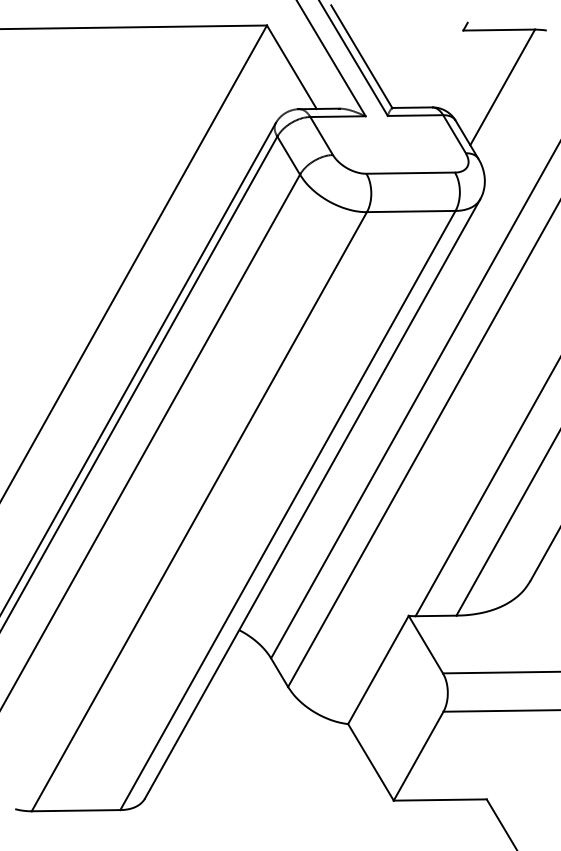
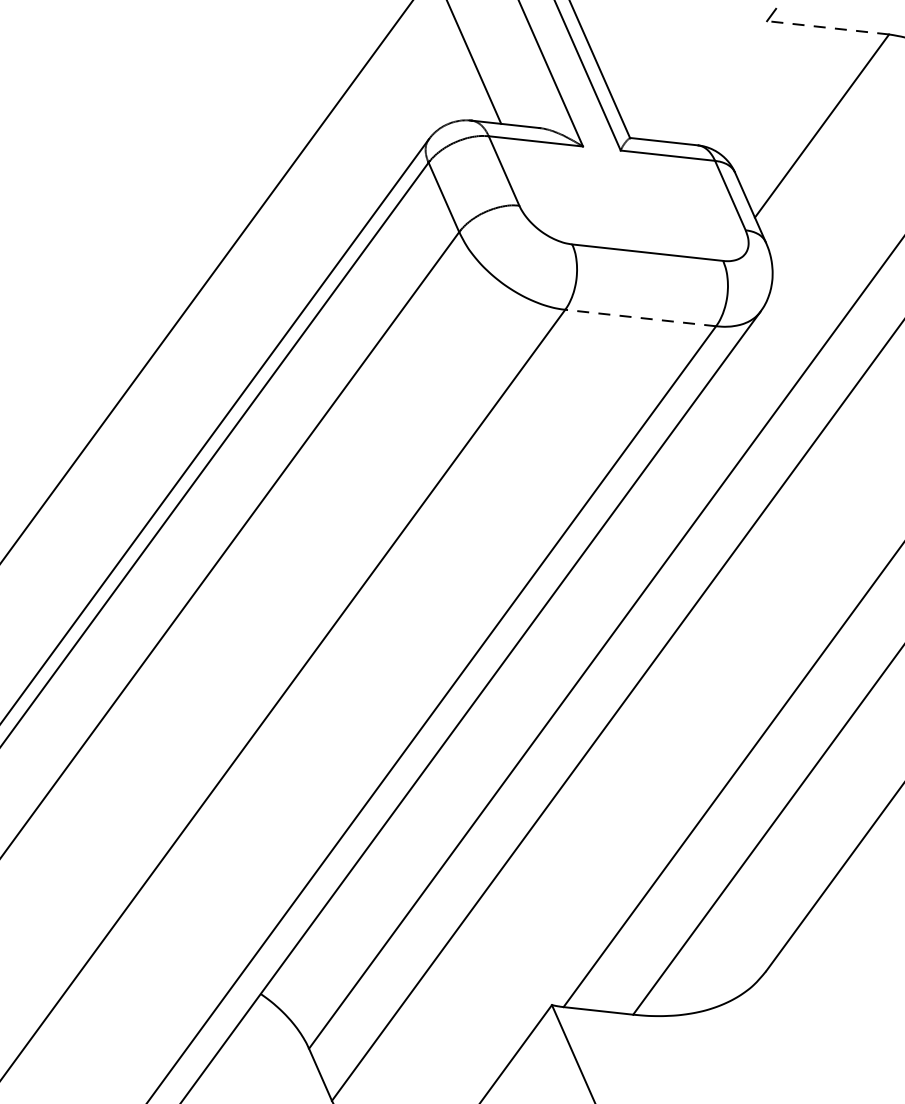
line: (499, 30) -> (828, 28), solid -> dashed
line: (410, 211) -> (639, 317), solid -> dashed

